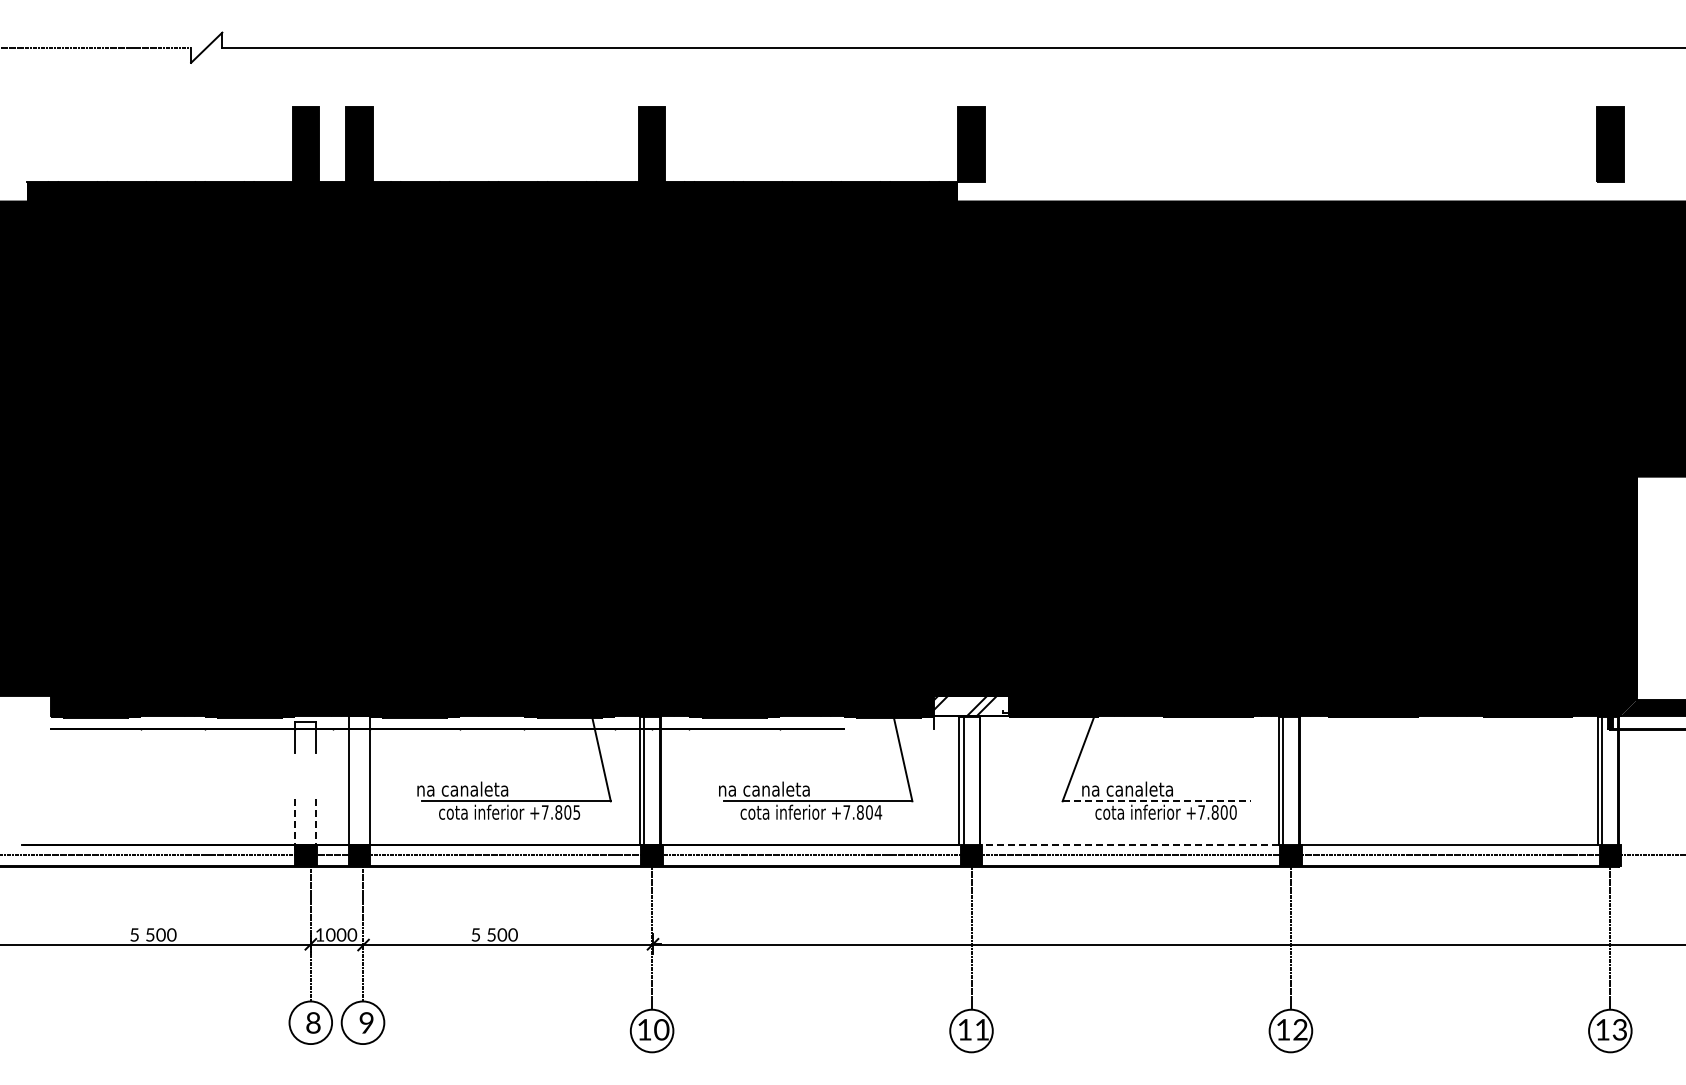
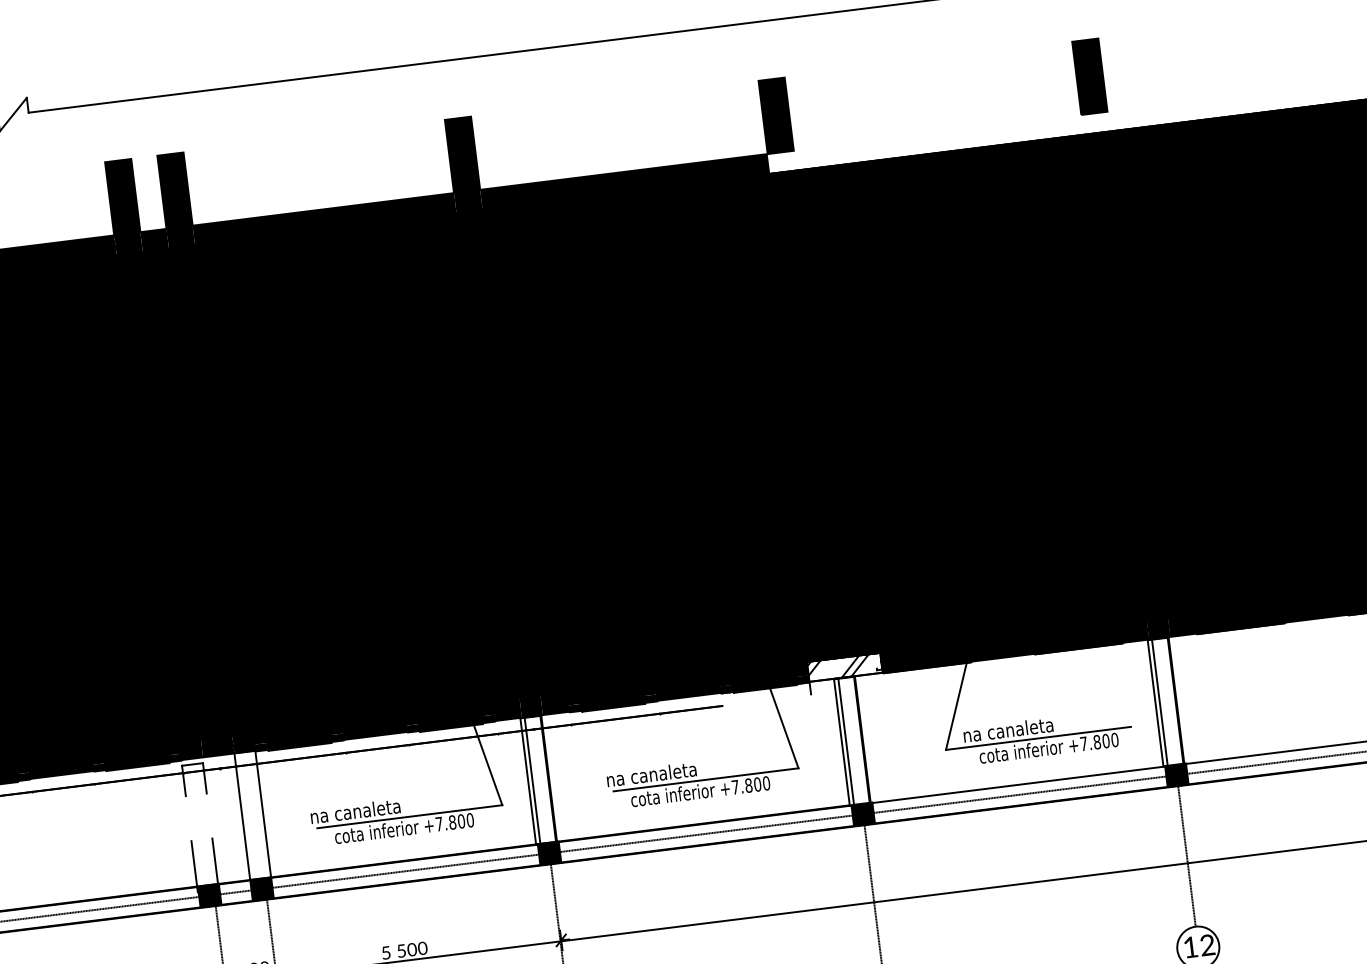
part: (1290, 144) -> (1089, 77), added
line: (1157, 801) -> (1039, 738), dashed -> solid
text: (576, 812) -> (470, 820), +7.805 -> +7.800
text: (878, 812) -> (766, 783), +7.804 -> +7.800
line: (294, 825) -> (194, 867), dashed -> solid
line: (315, 825) -> (215, 865), dashed -> solid
line: (1129, 845) -> (1017, 785), dashed -> solid

